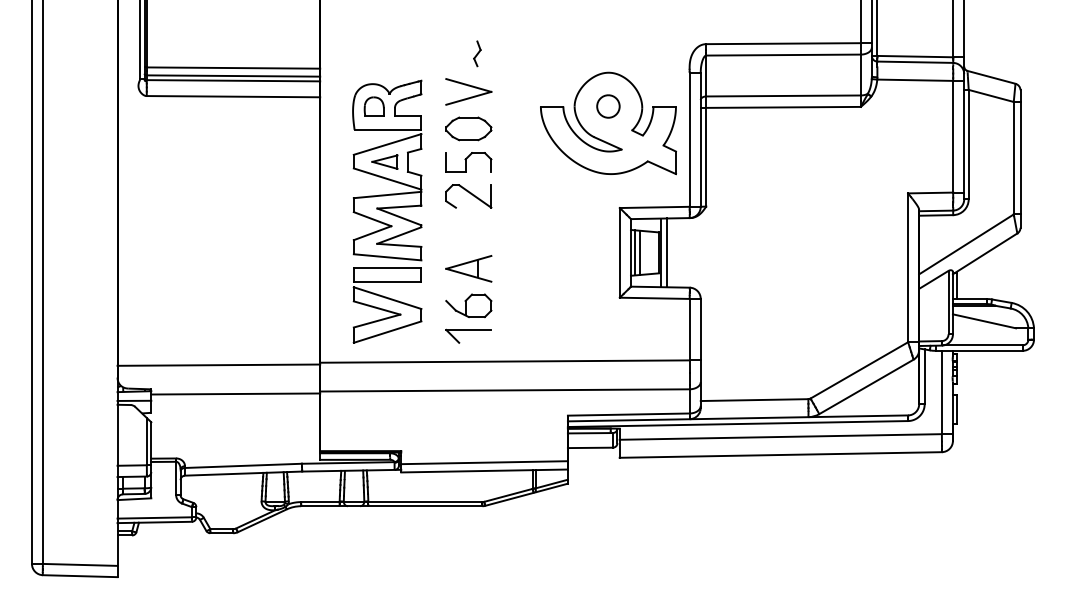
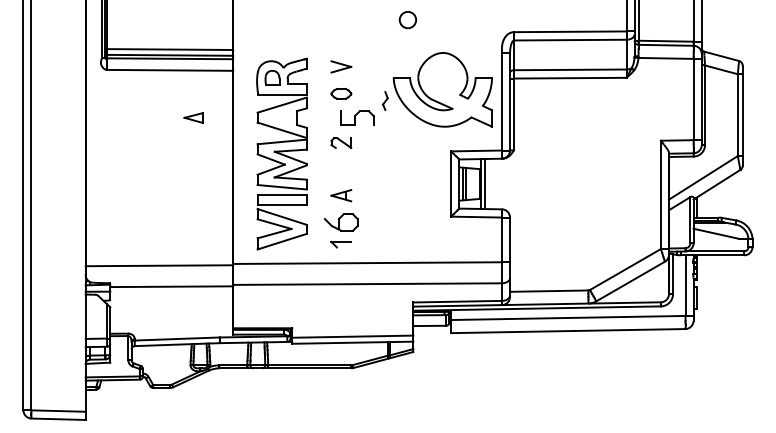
part: (477, 53) -> (385, 100), moved
part: (468, 91) -> (341, 66), size x0.6
part: (608, 106) -> (408, 20), moved
part: (468, 128) -> (341, 93), size x0.6
part: (384, 161) -> (193, 117), moved
part: (468, 162) -> (357, 118), moved
part: (468, 196) -> (341, 143), size x0.6
part: (468, 268) -> (341, 195), size x0.6
part: (468, 335) -> (341, 244), size x0.6

